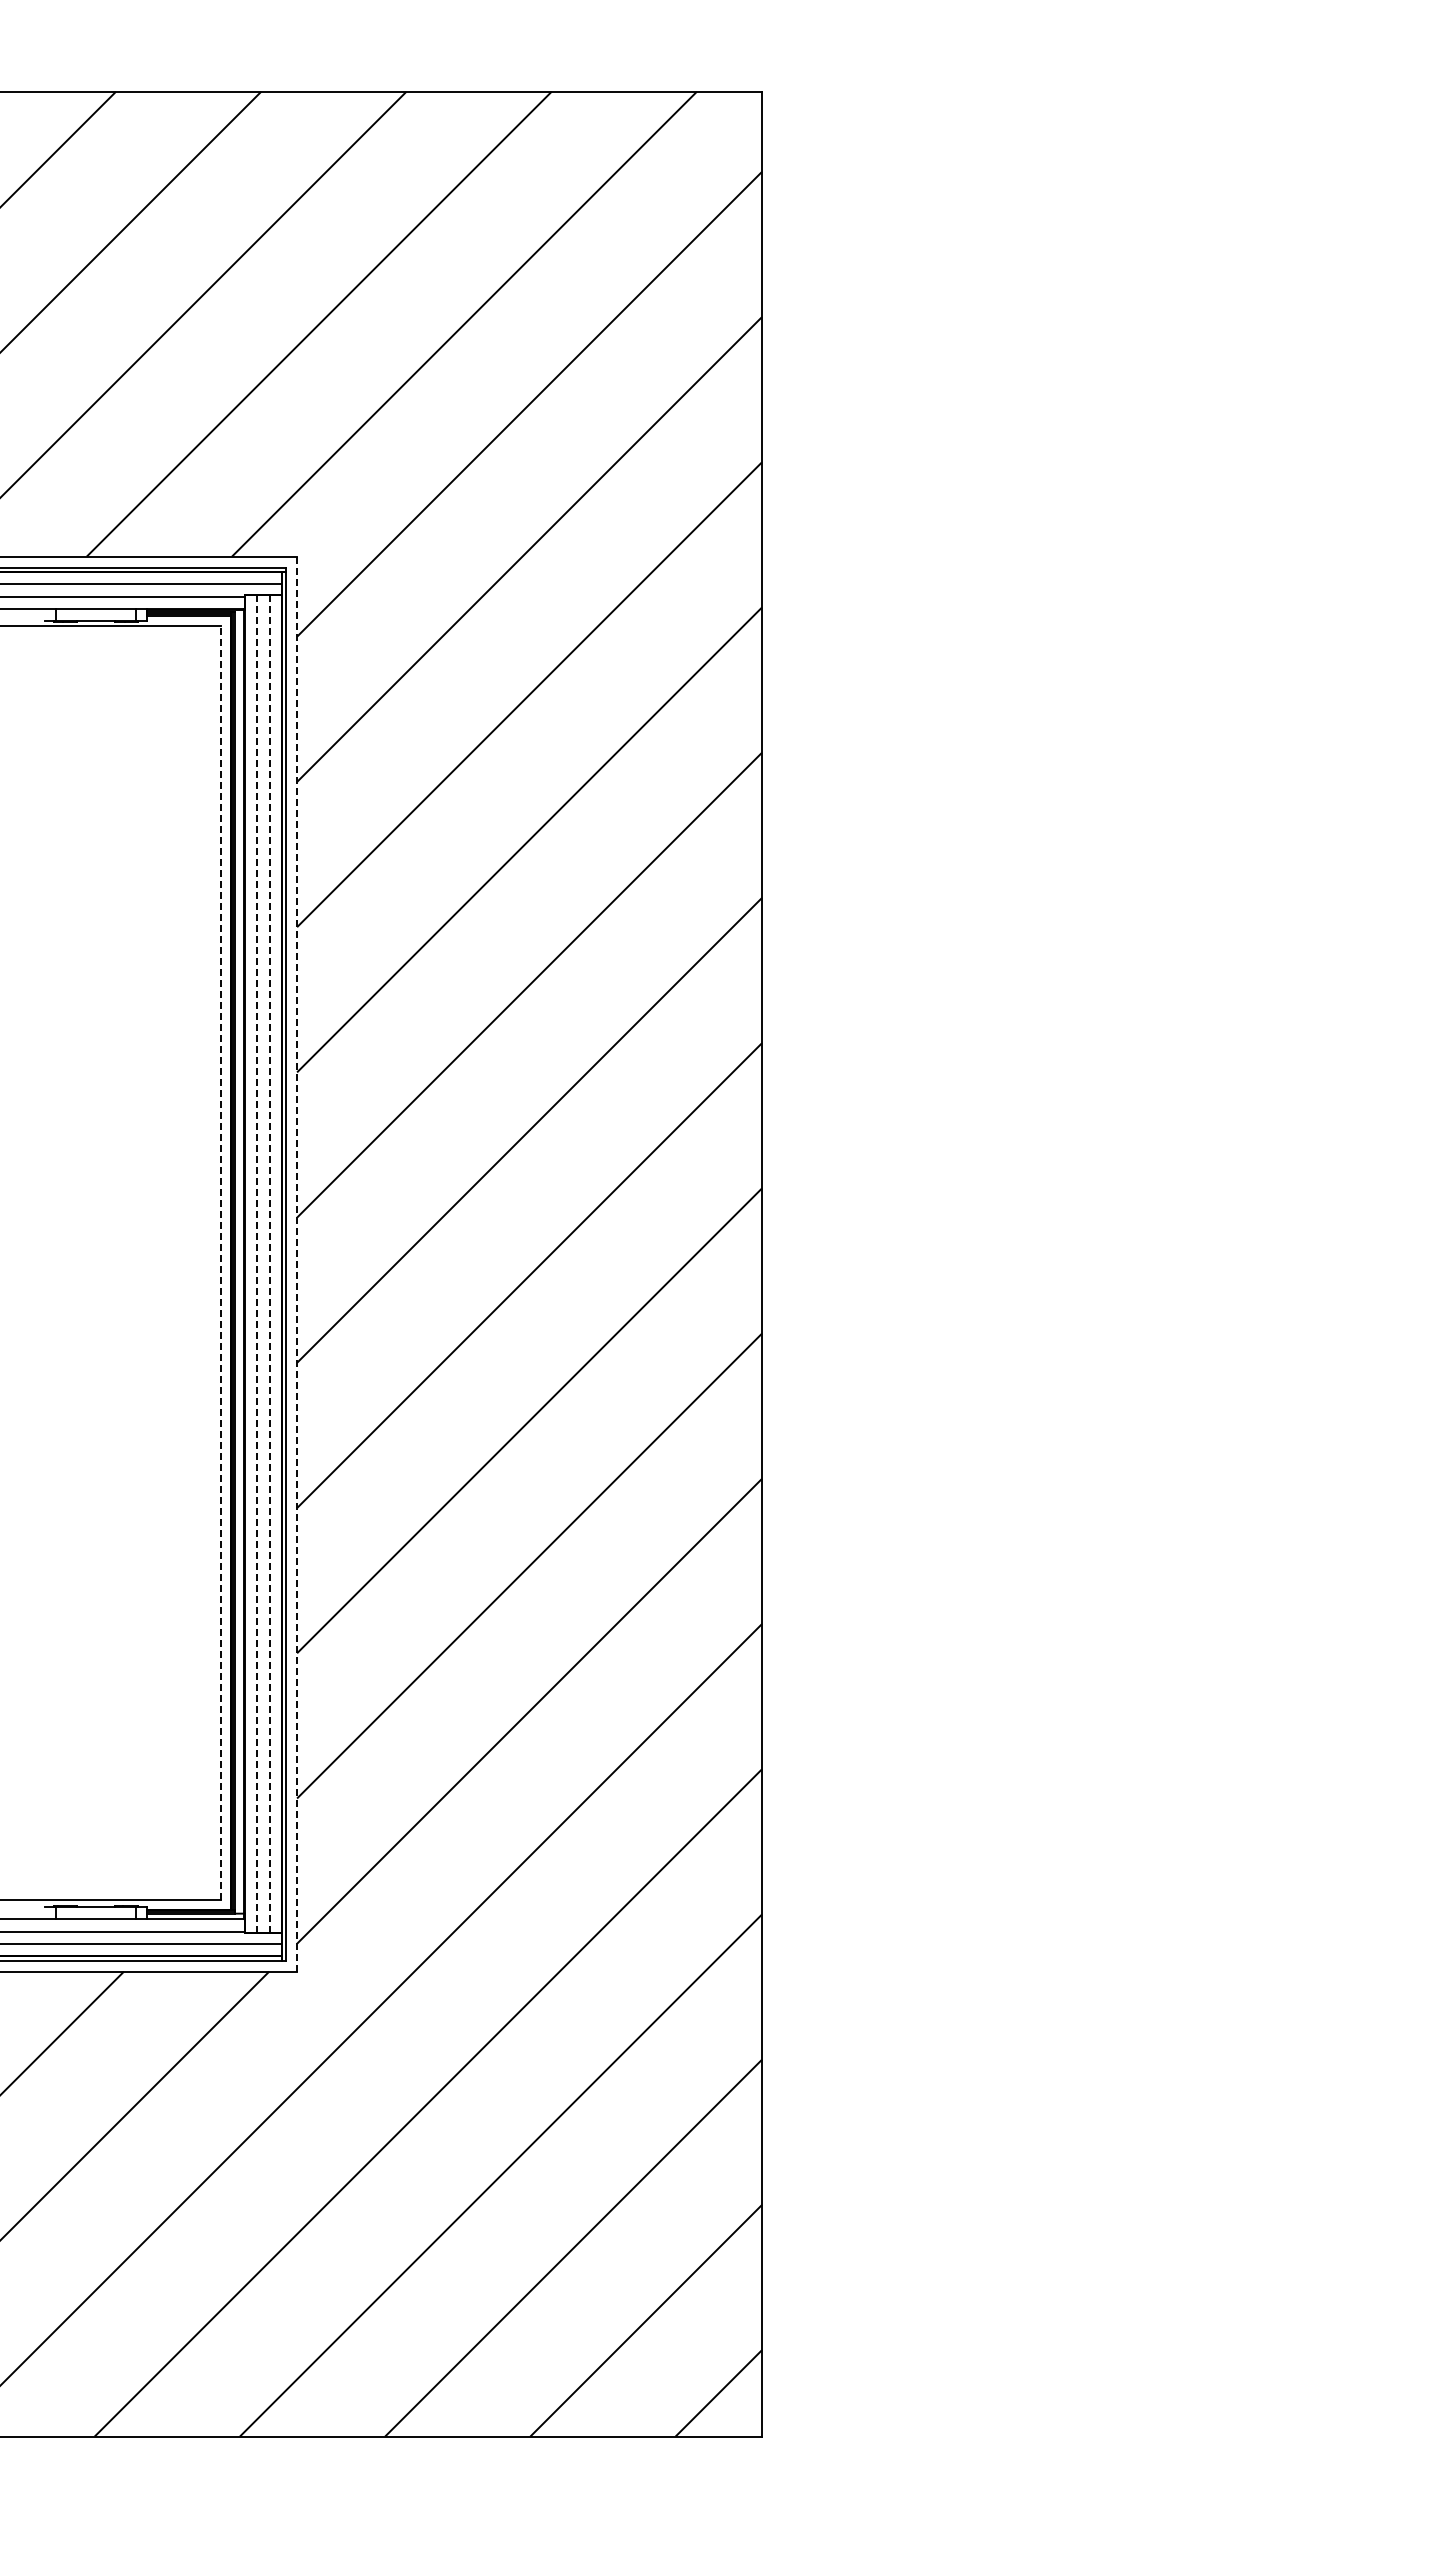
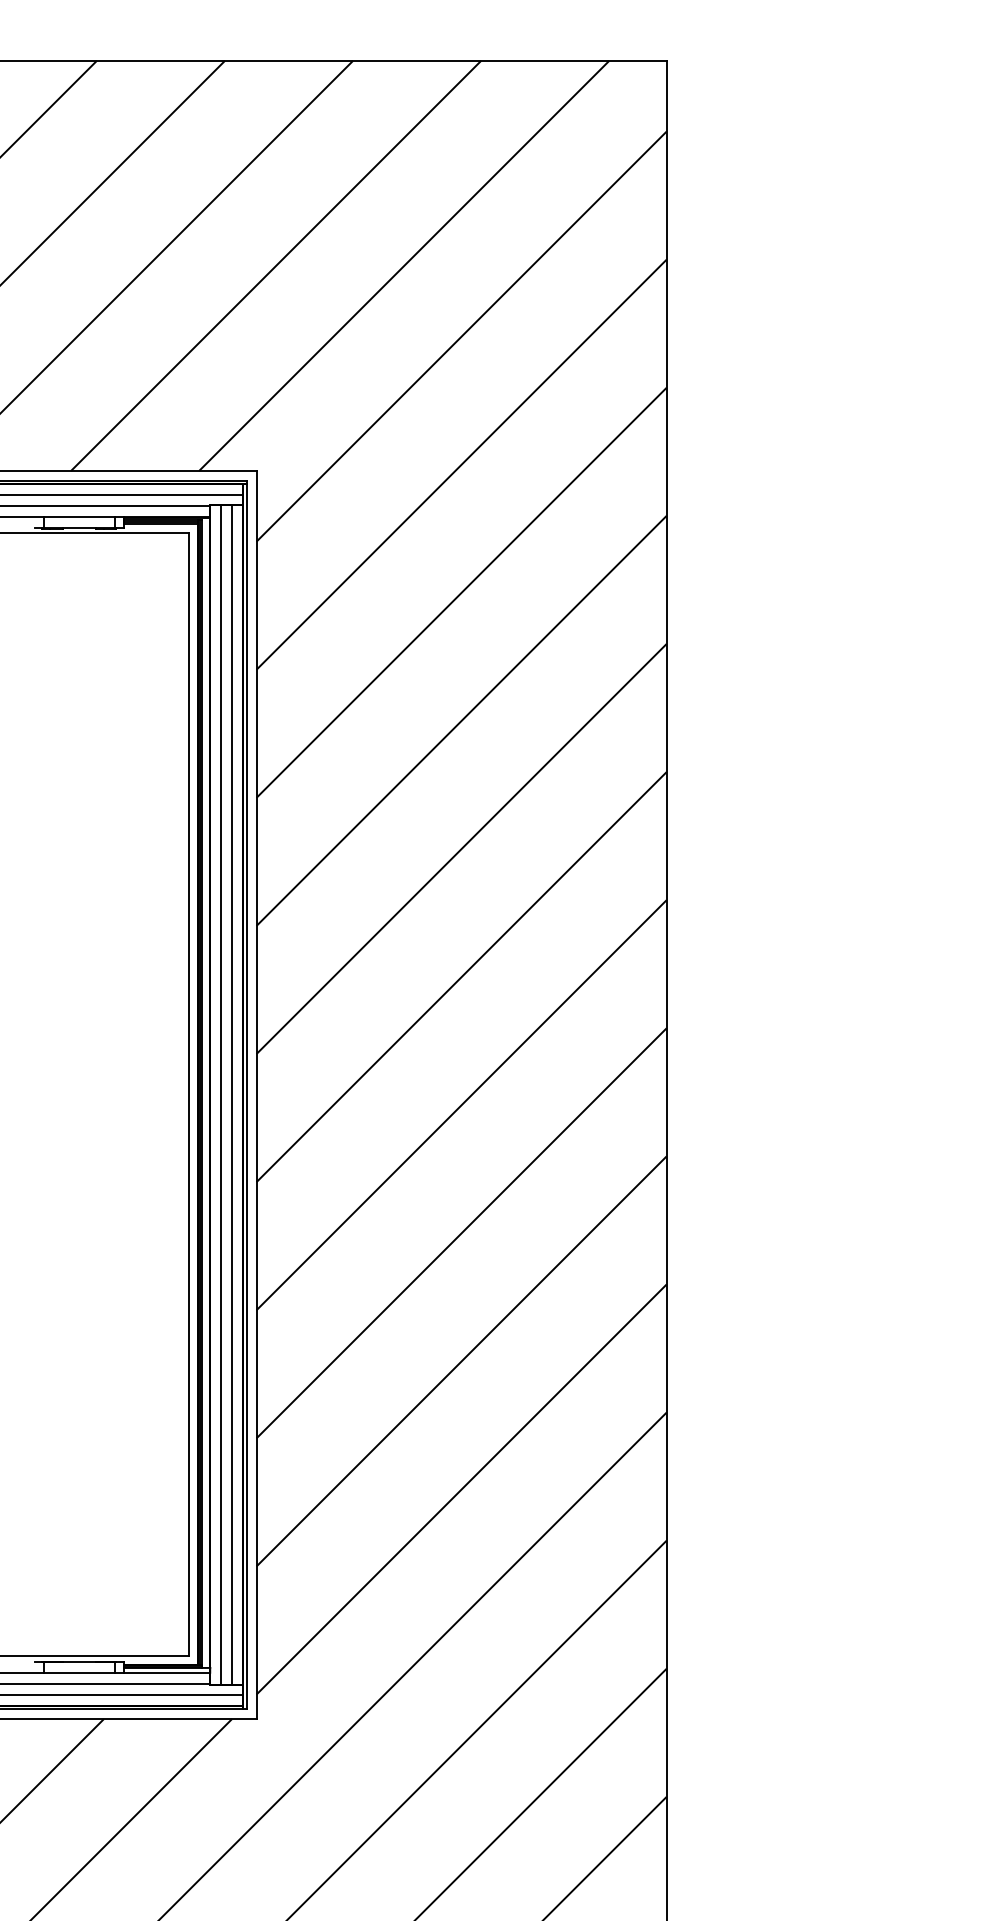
line: (220, 1263) -> (189, 1094), dashed -> solid
line: (297, 1263) -> (256, 1094), dashed -> solid
line: (257, 1264) -> (221, 1095), dashed -> solid
line: (269, 1264) -> (232, 1095), dashed -> solid

